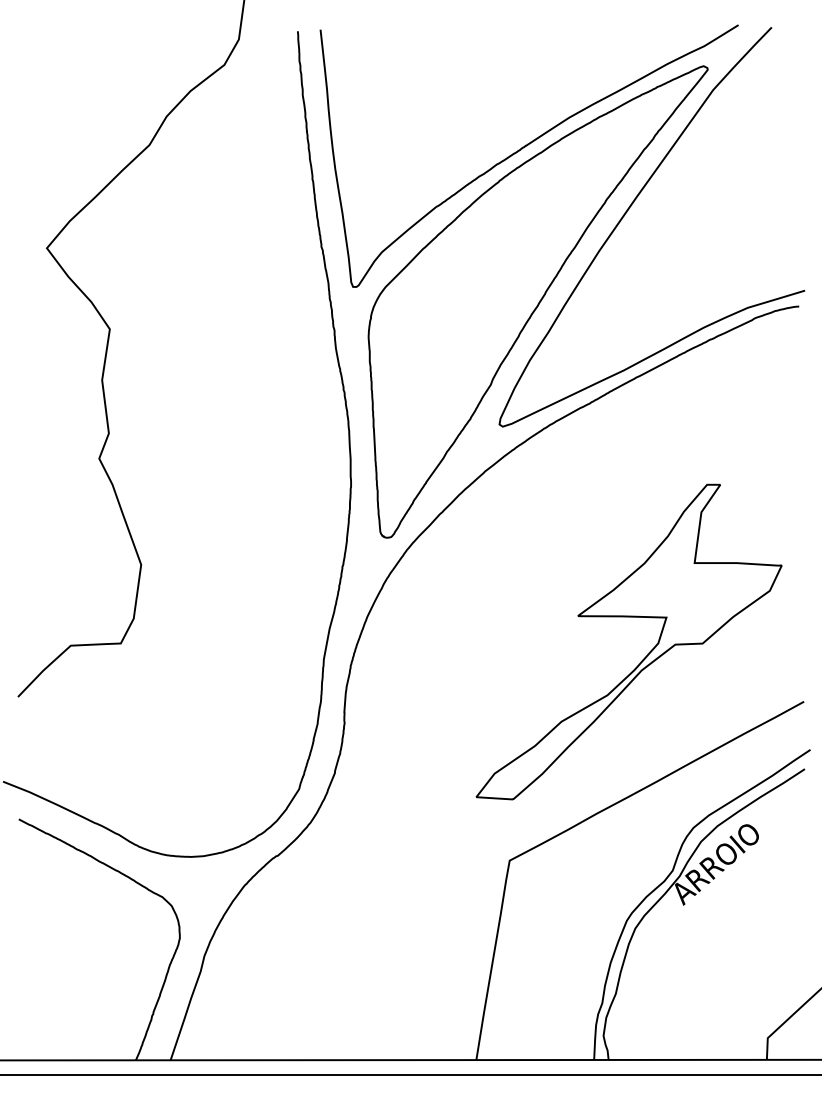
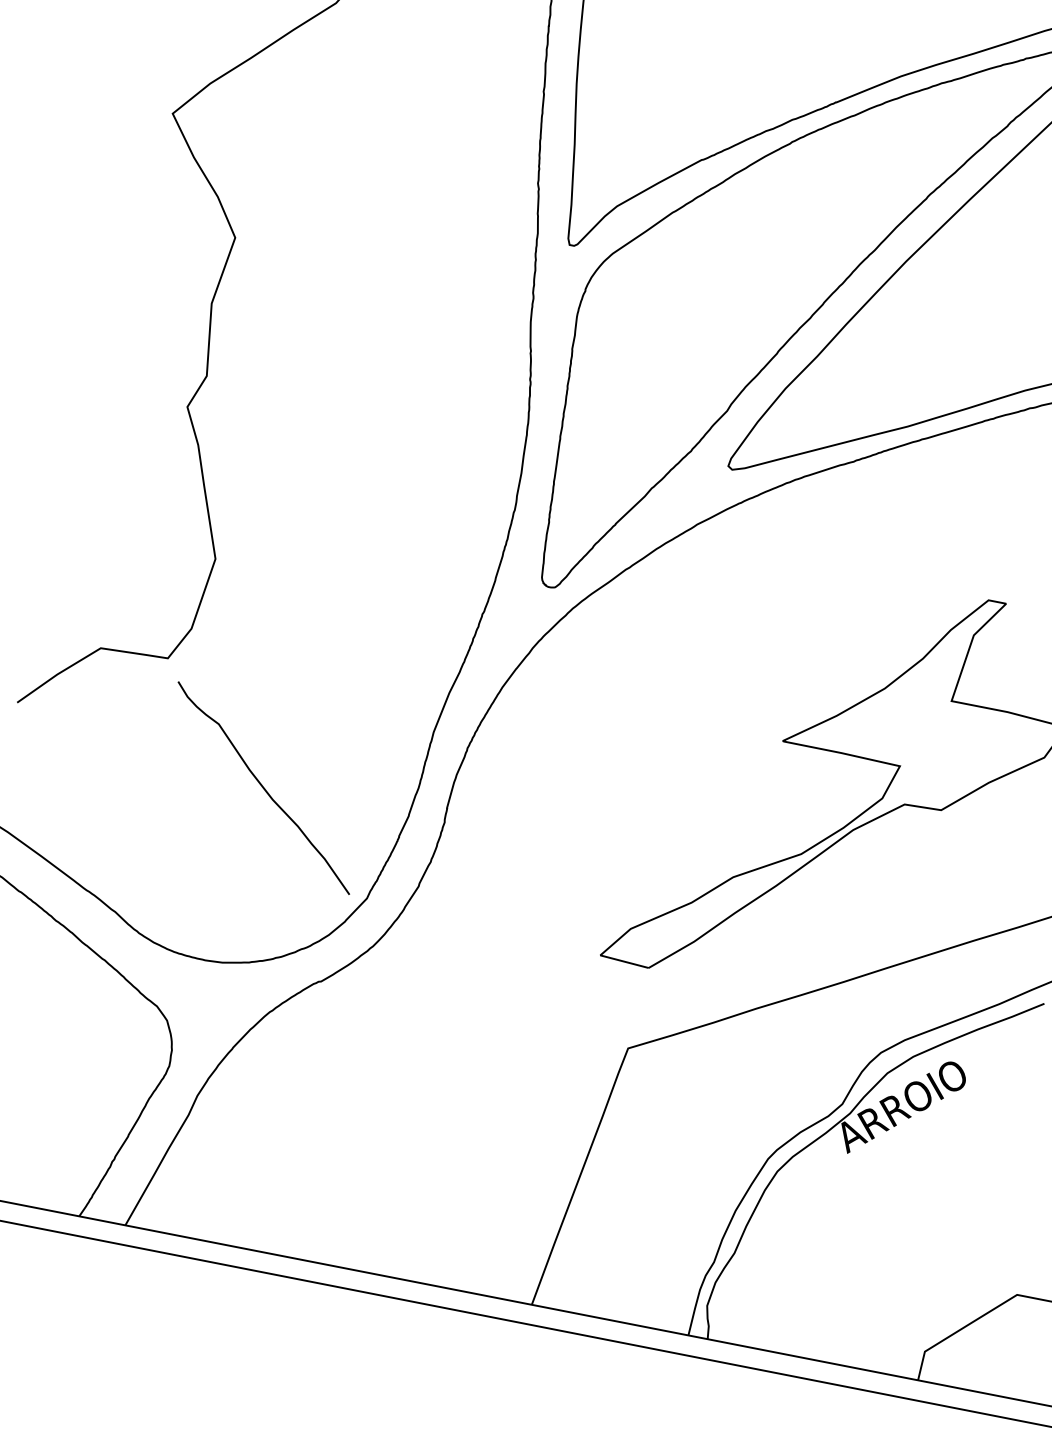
curve: (208, 723) -> (263, 787), added

